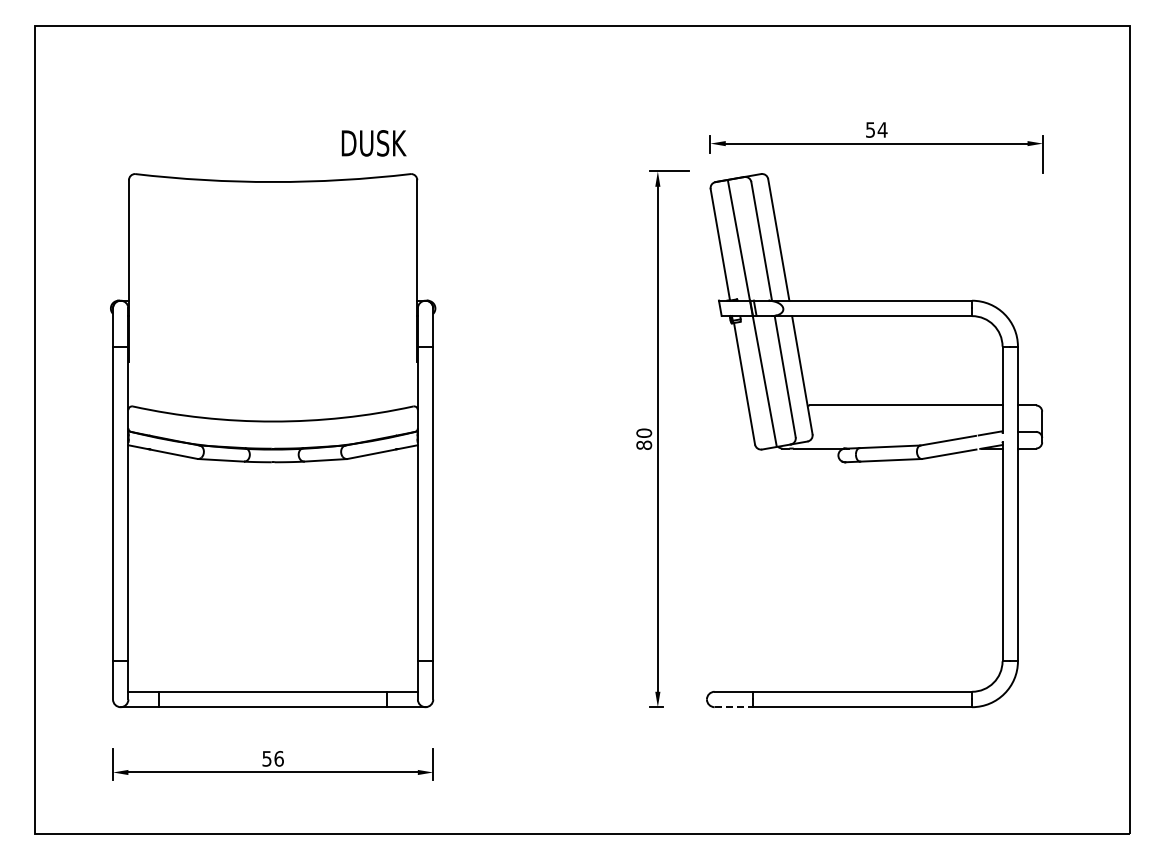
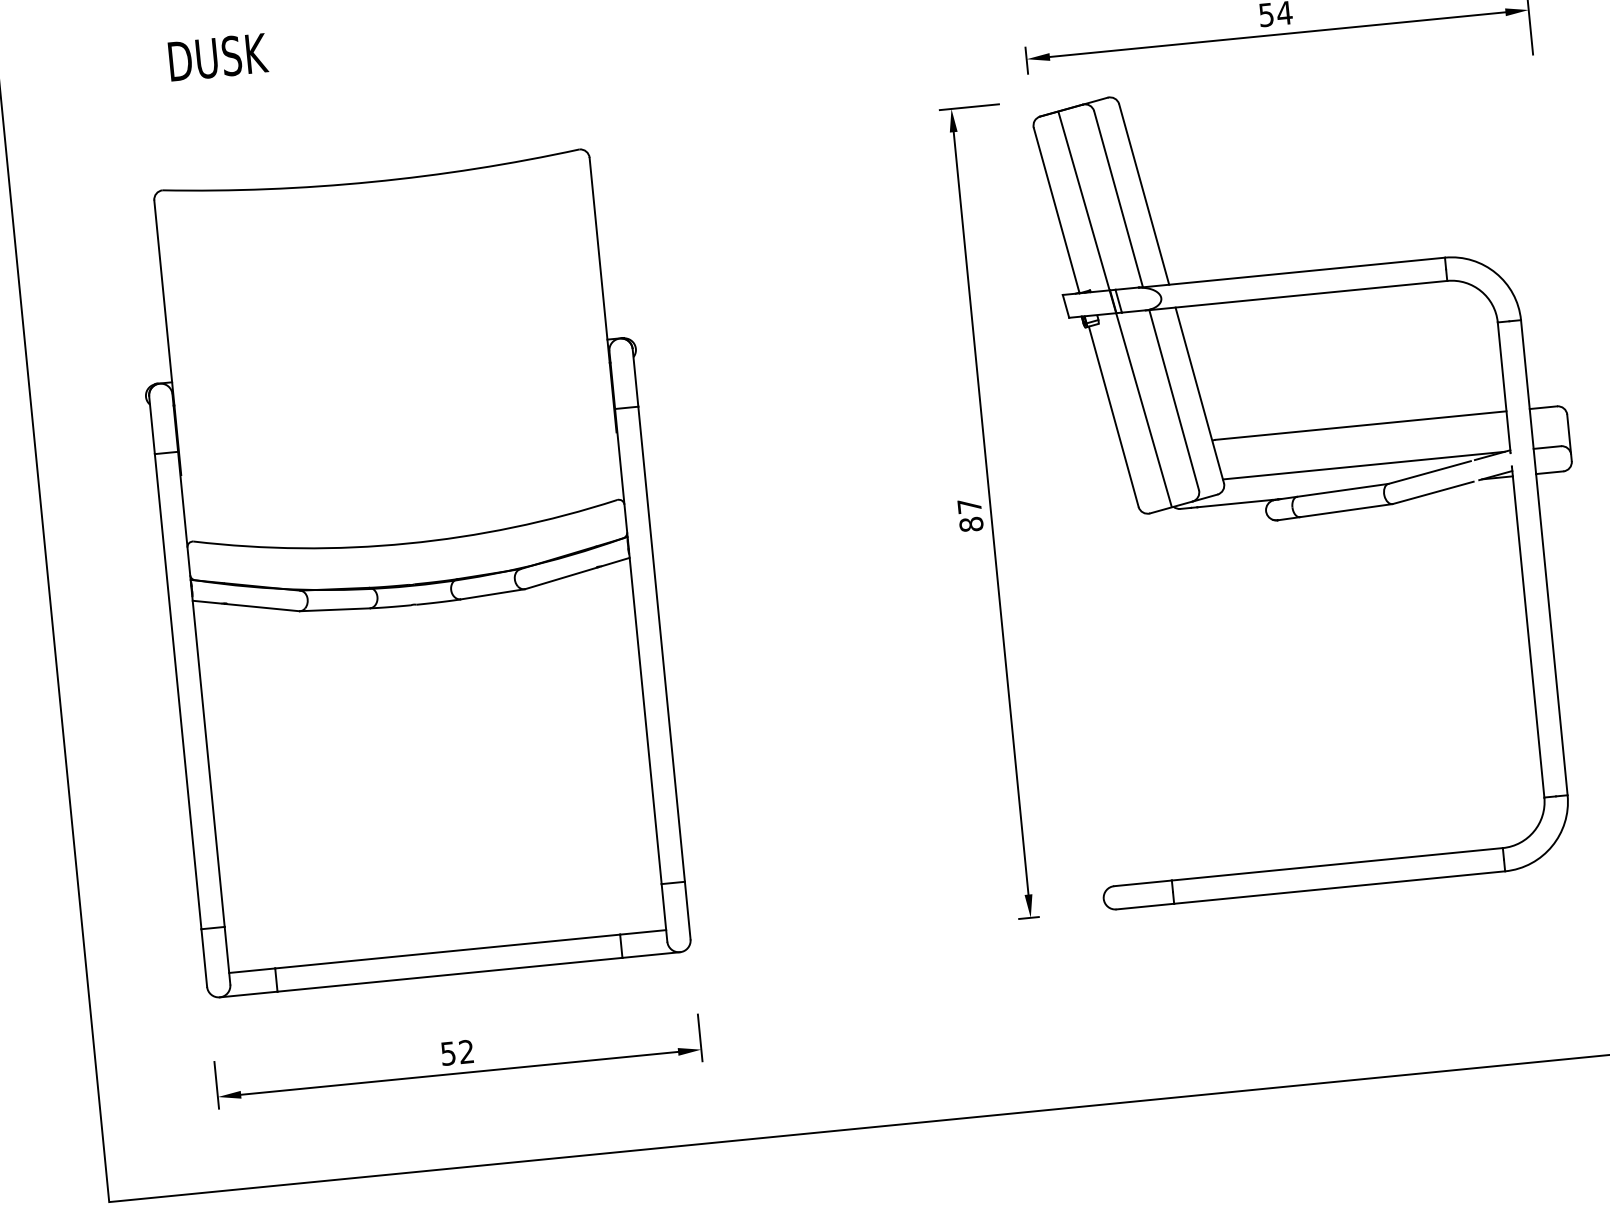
text: (373, 143) -> (217, 57), moved
line: (905, 431) -> (1363, 464), added
text: (644, 432) -> (969, 505), 80 -> 87
line: (734, 707) -> (1146, 906), dashed -> solid
text: (278, 758) -> (465, 1051), 56 -> 52

